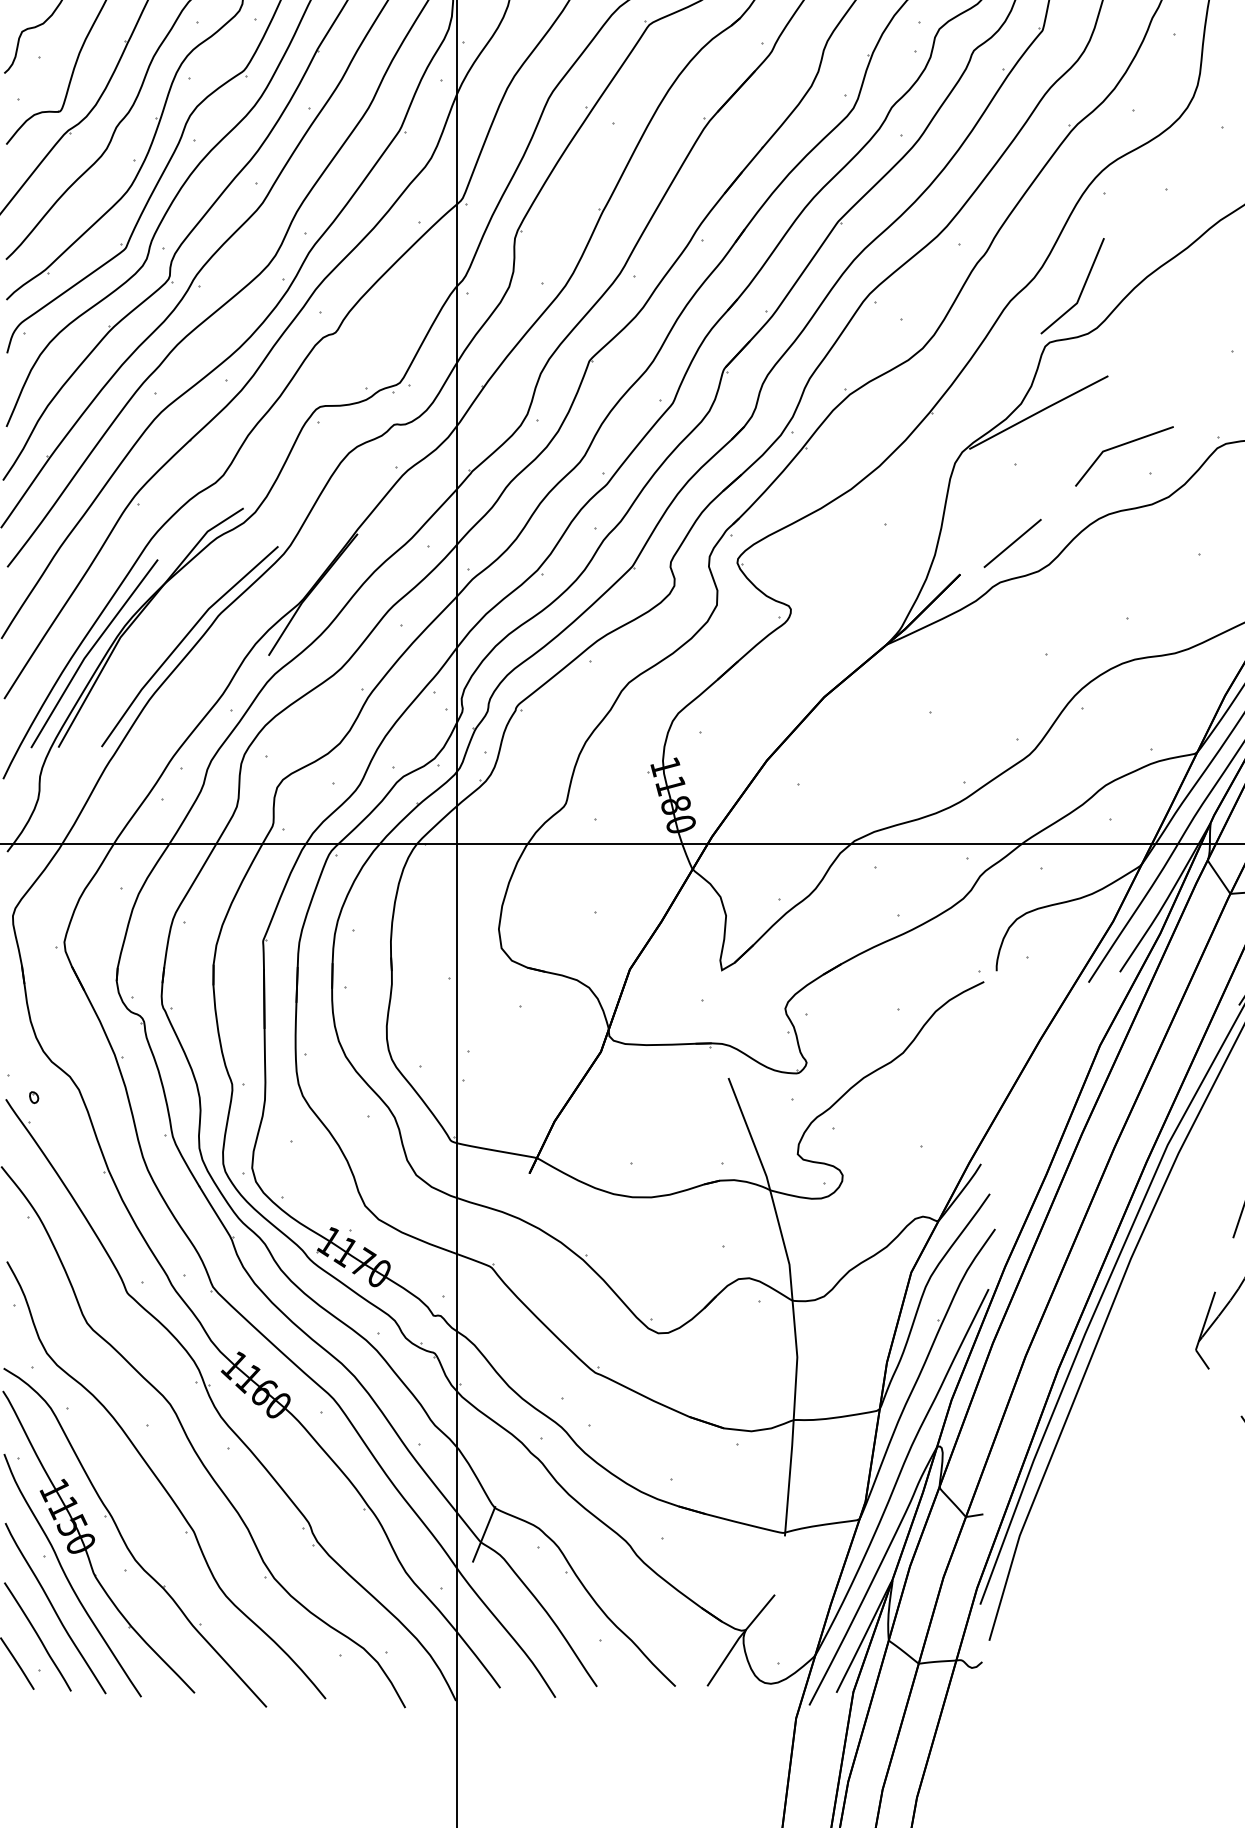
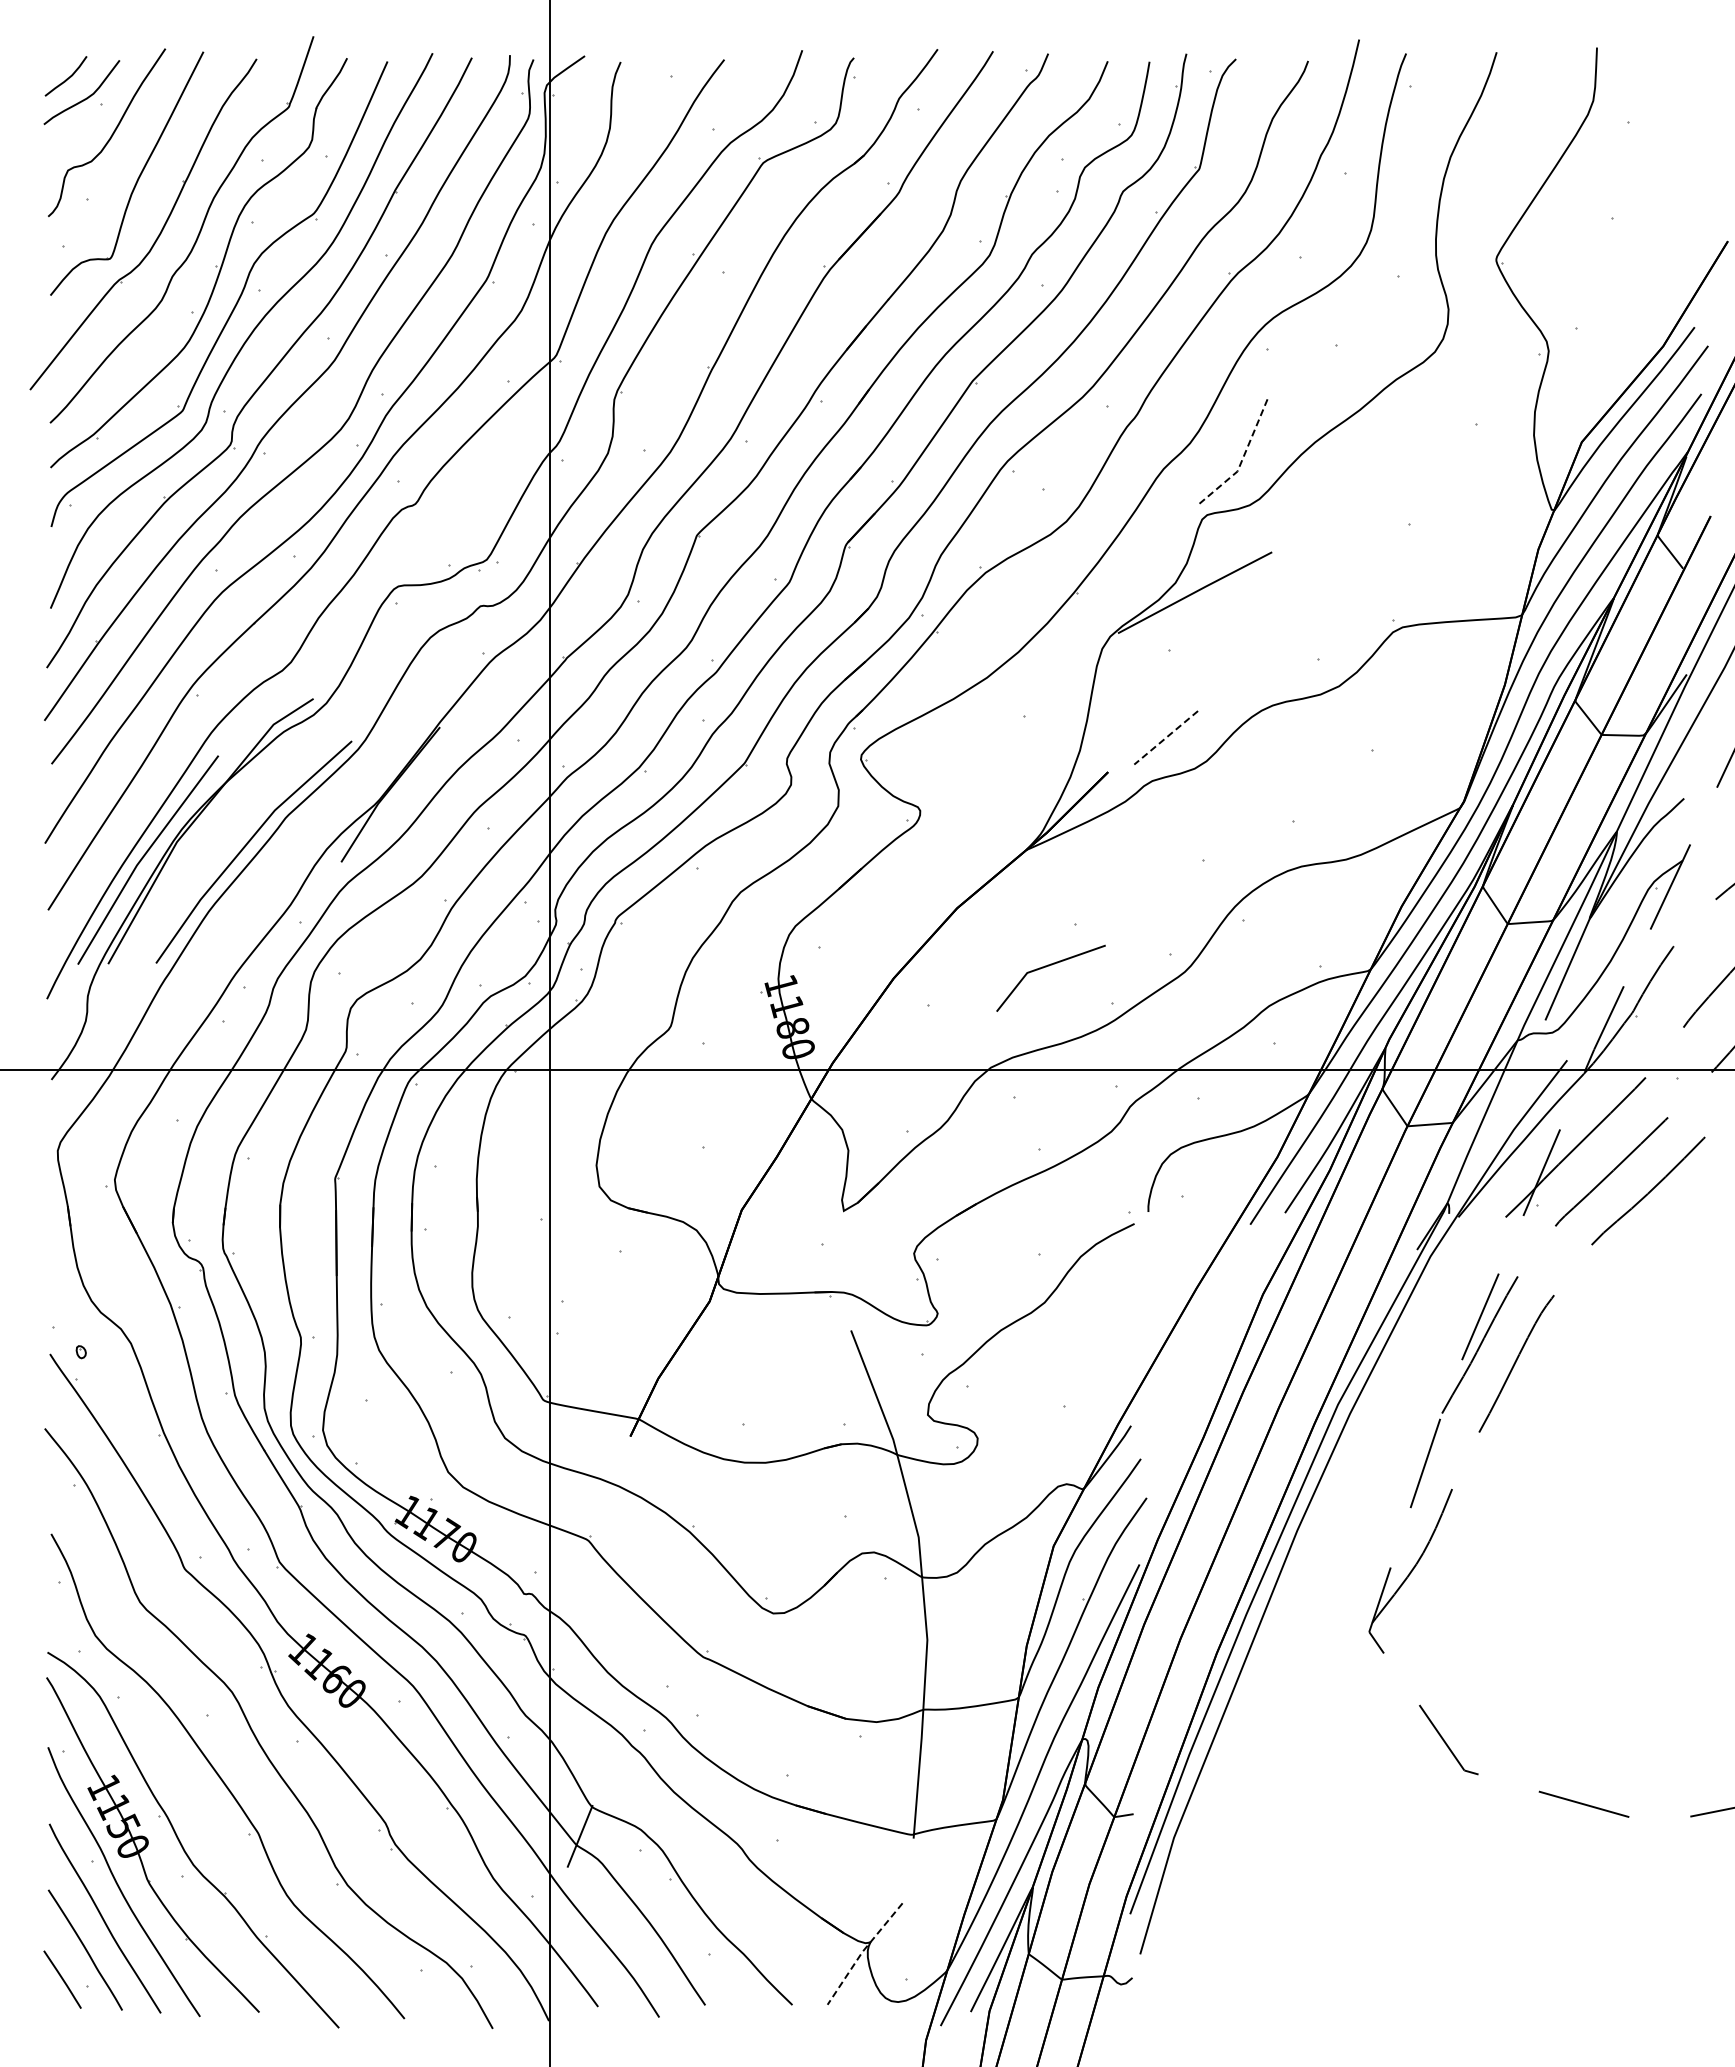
line: (1081, 293) -> (1242, 460), solid -> dashed
line: (1120, 446) -> (1046, 967), moved
line: (1013, 543) -> (1166, 737), solid -> dashed
line: (738, 1638) -> (862, 1951), solid -> dashed

